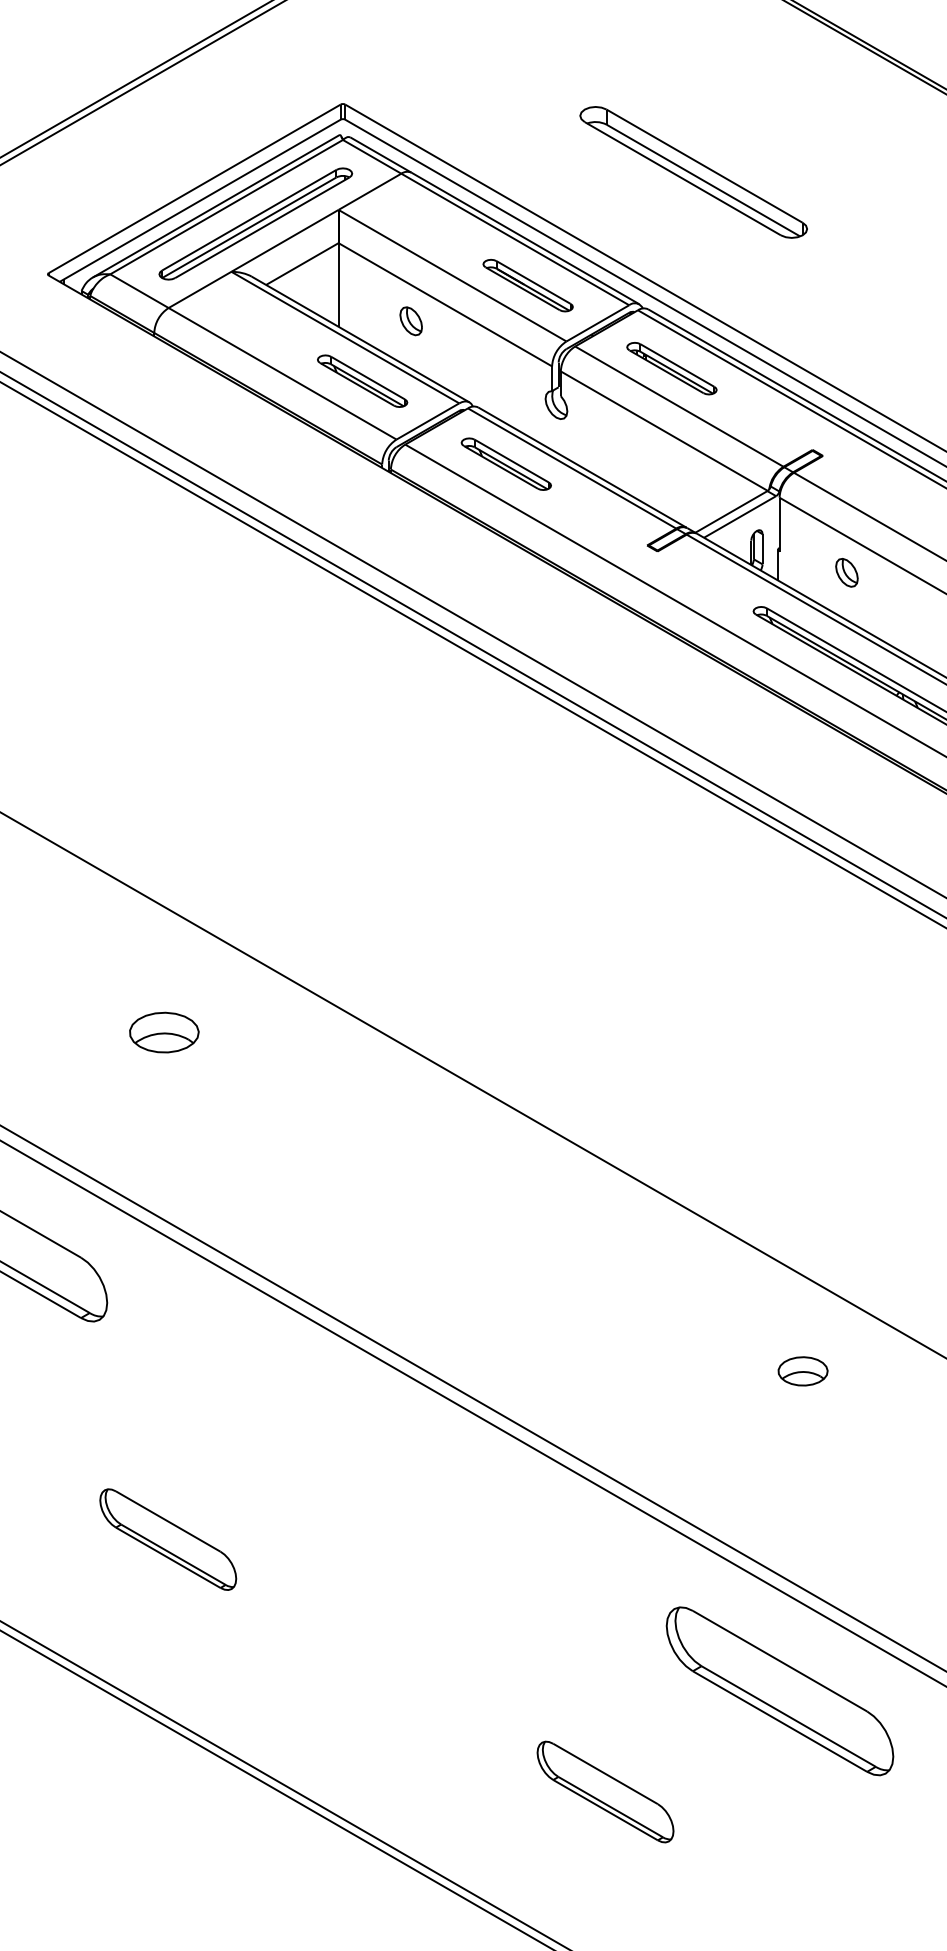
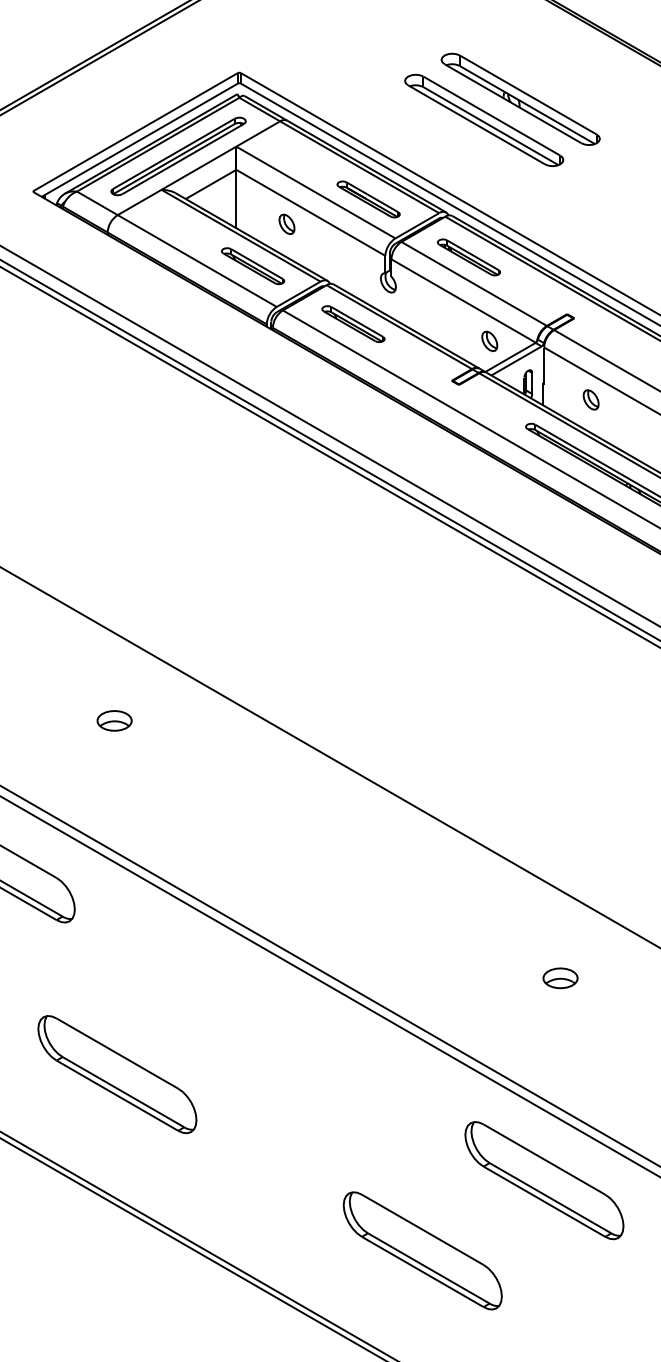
part: (745, 140) -> (520, 98), added
part: (701, 487) -> (489, 340), added
part: (164, 1032) -> (114, 720), size x0.71
part: (803, 1371) -> (560, 978), moved
part: (168, 1539) -> (117, 1074), size x1.67
part: (605, 1791) -> (422, 1250), size x1.67

